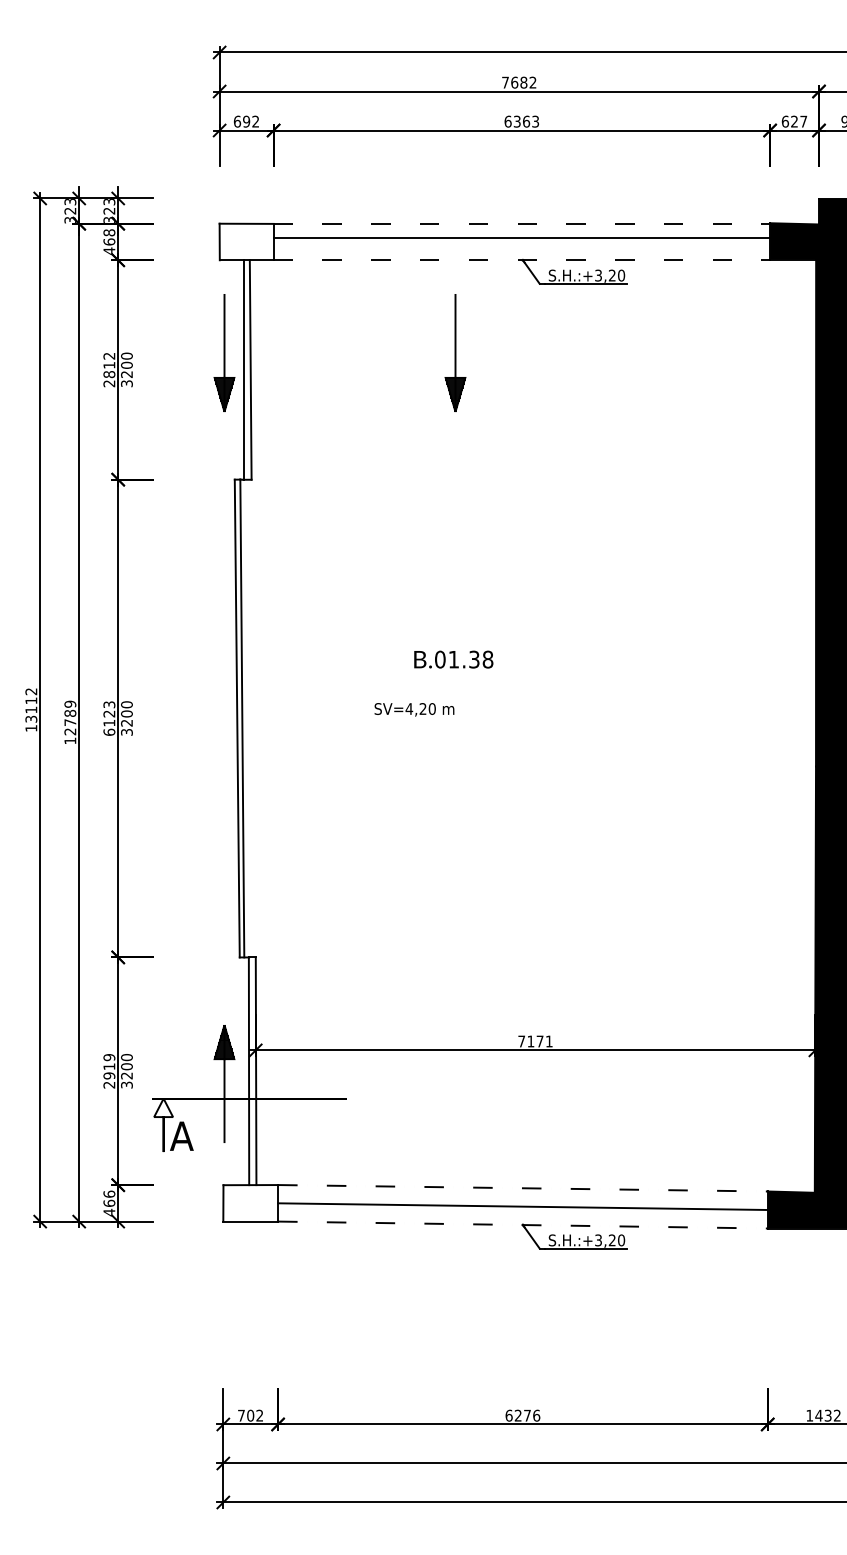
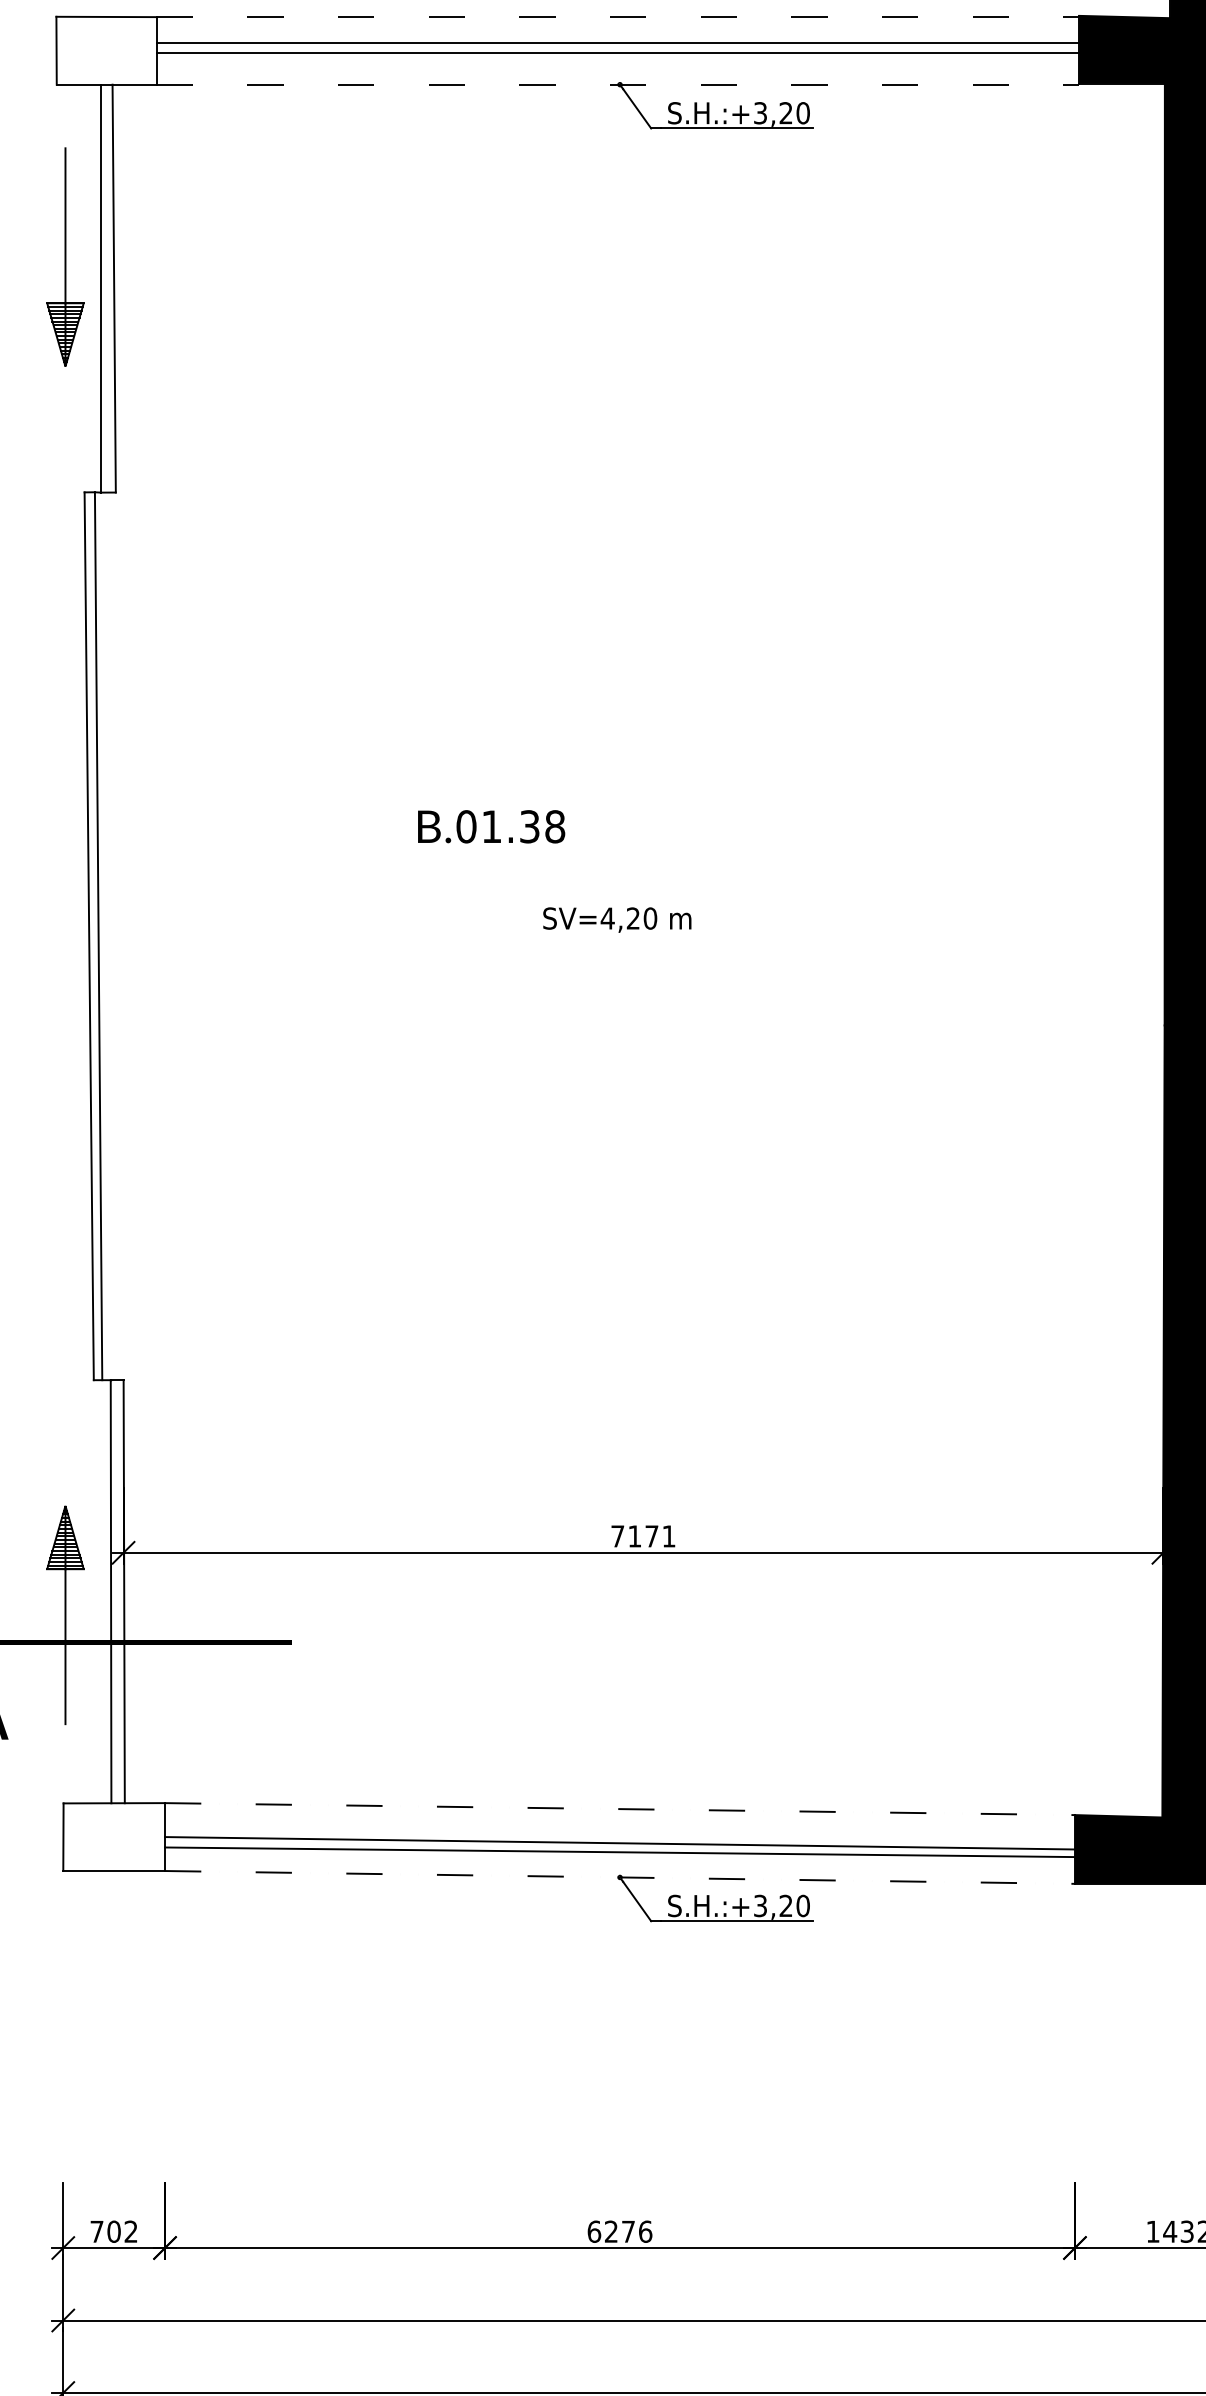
line: (521, 243) -> (617, 53), added
part: (455, 352) -> (494, 256), removed
text: (414, 709) -> (617, 919), moved
line: (522, 1211) -> (619, 1852), added

